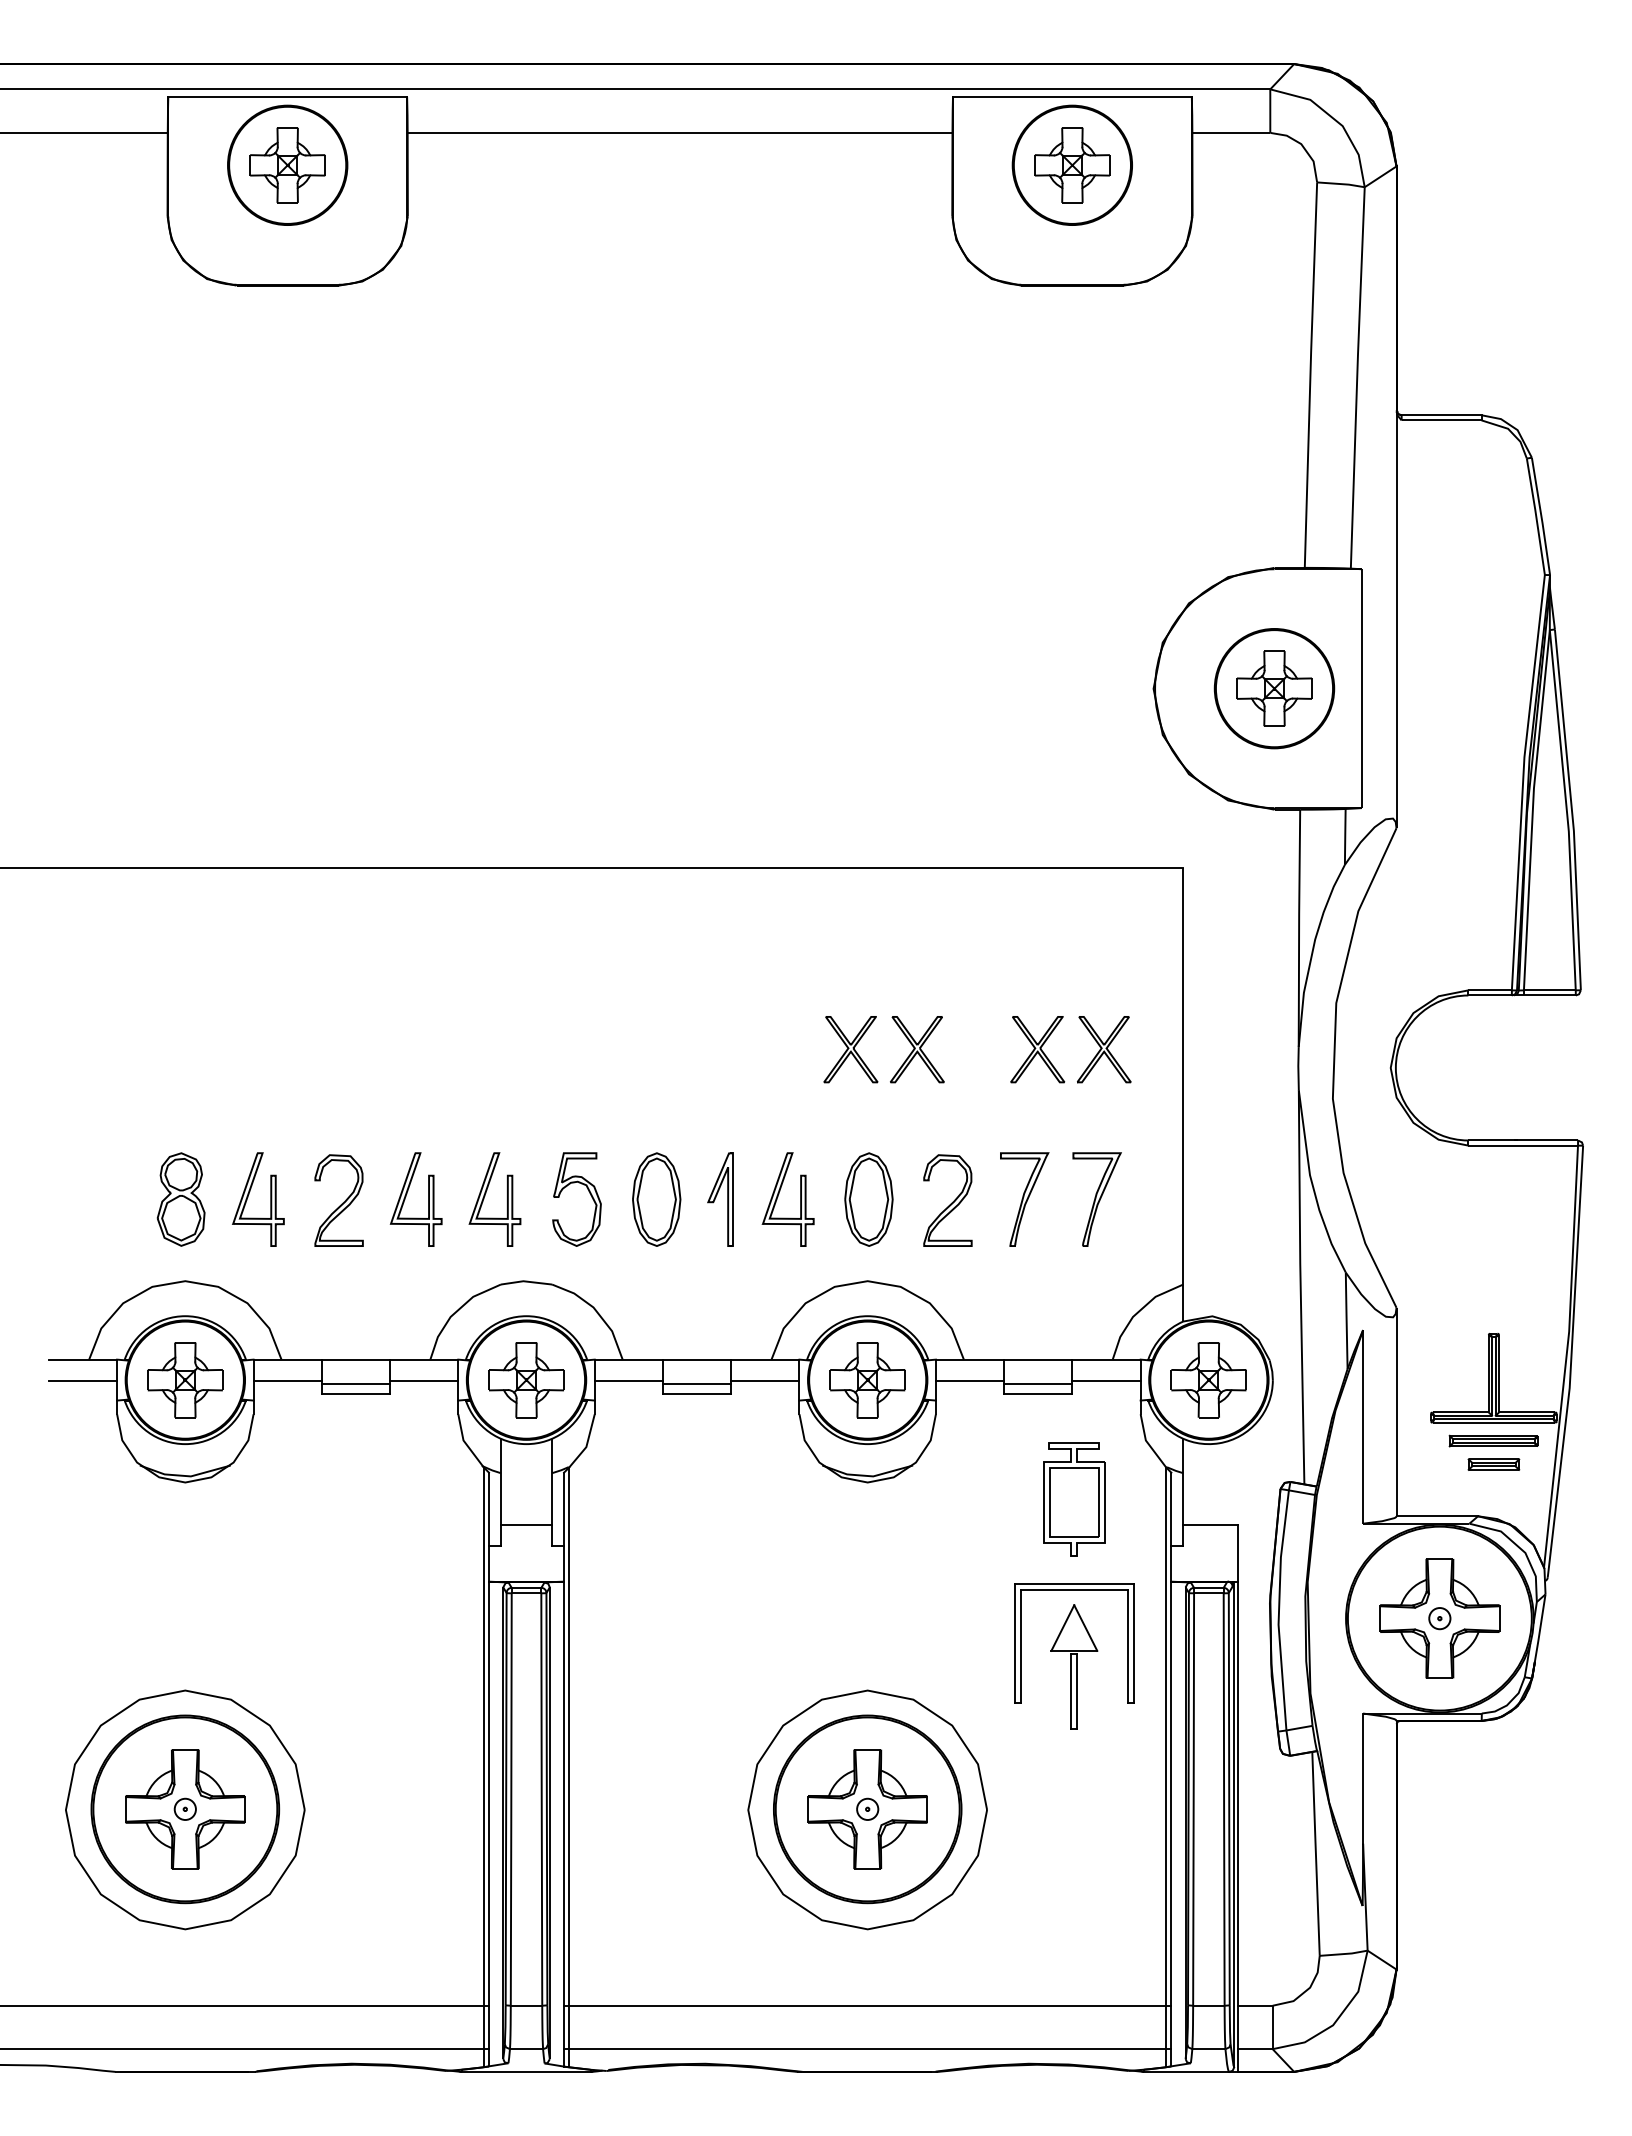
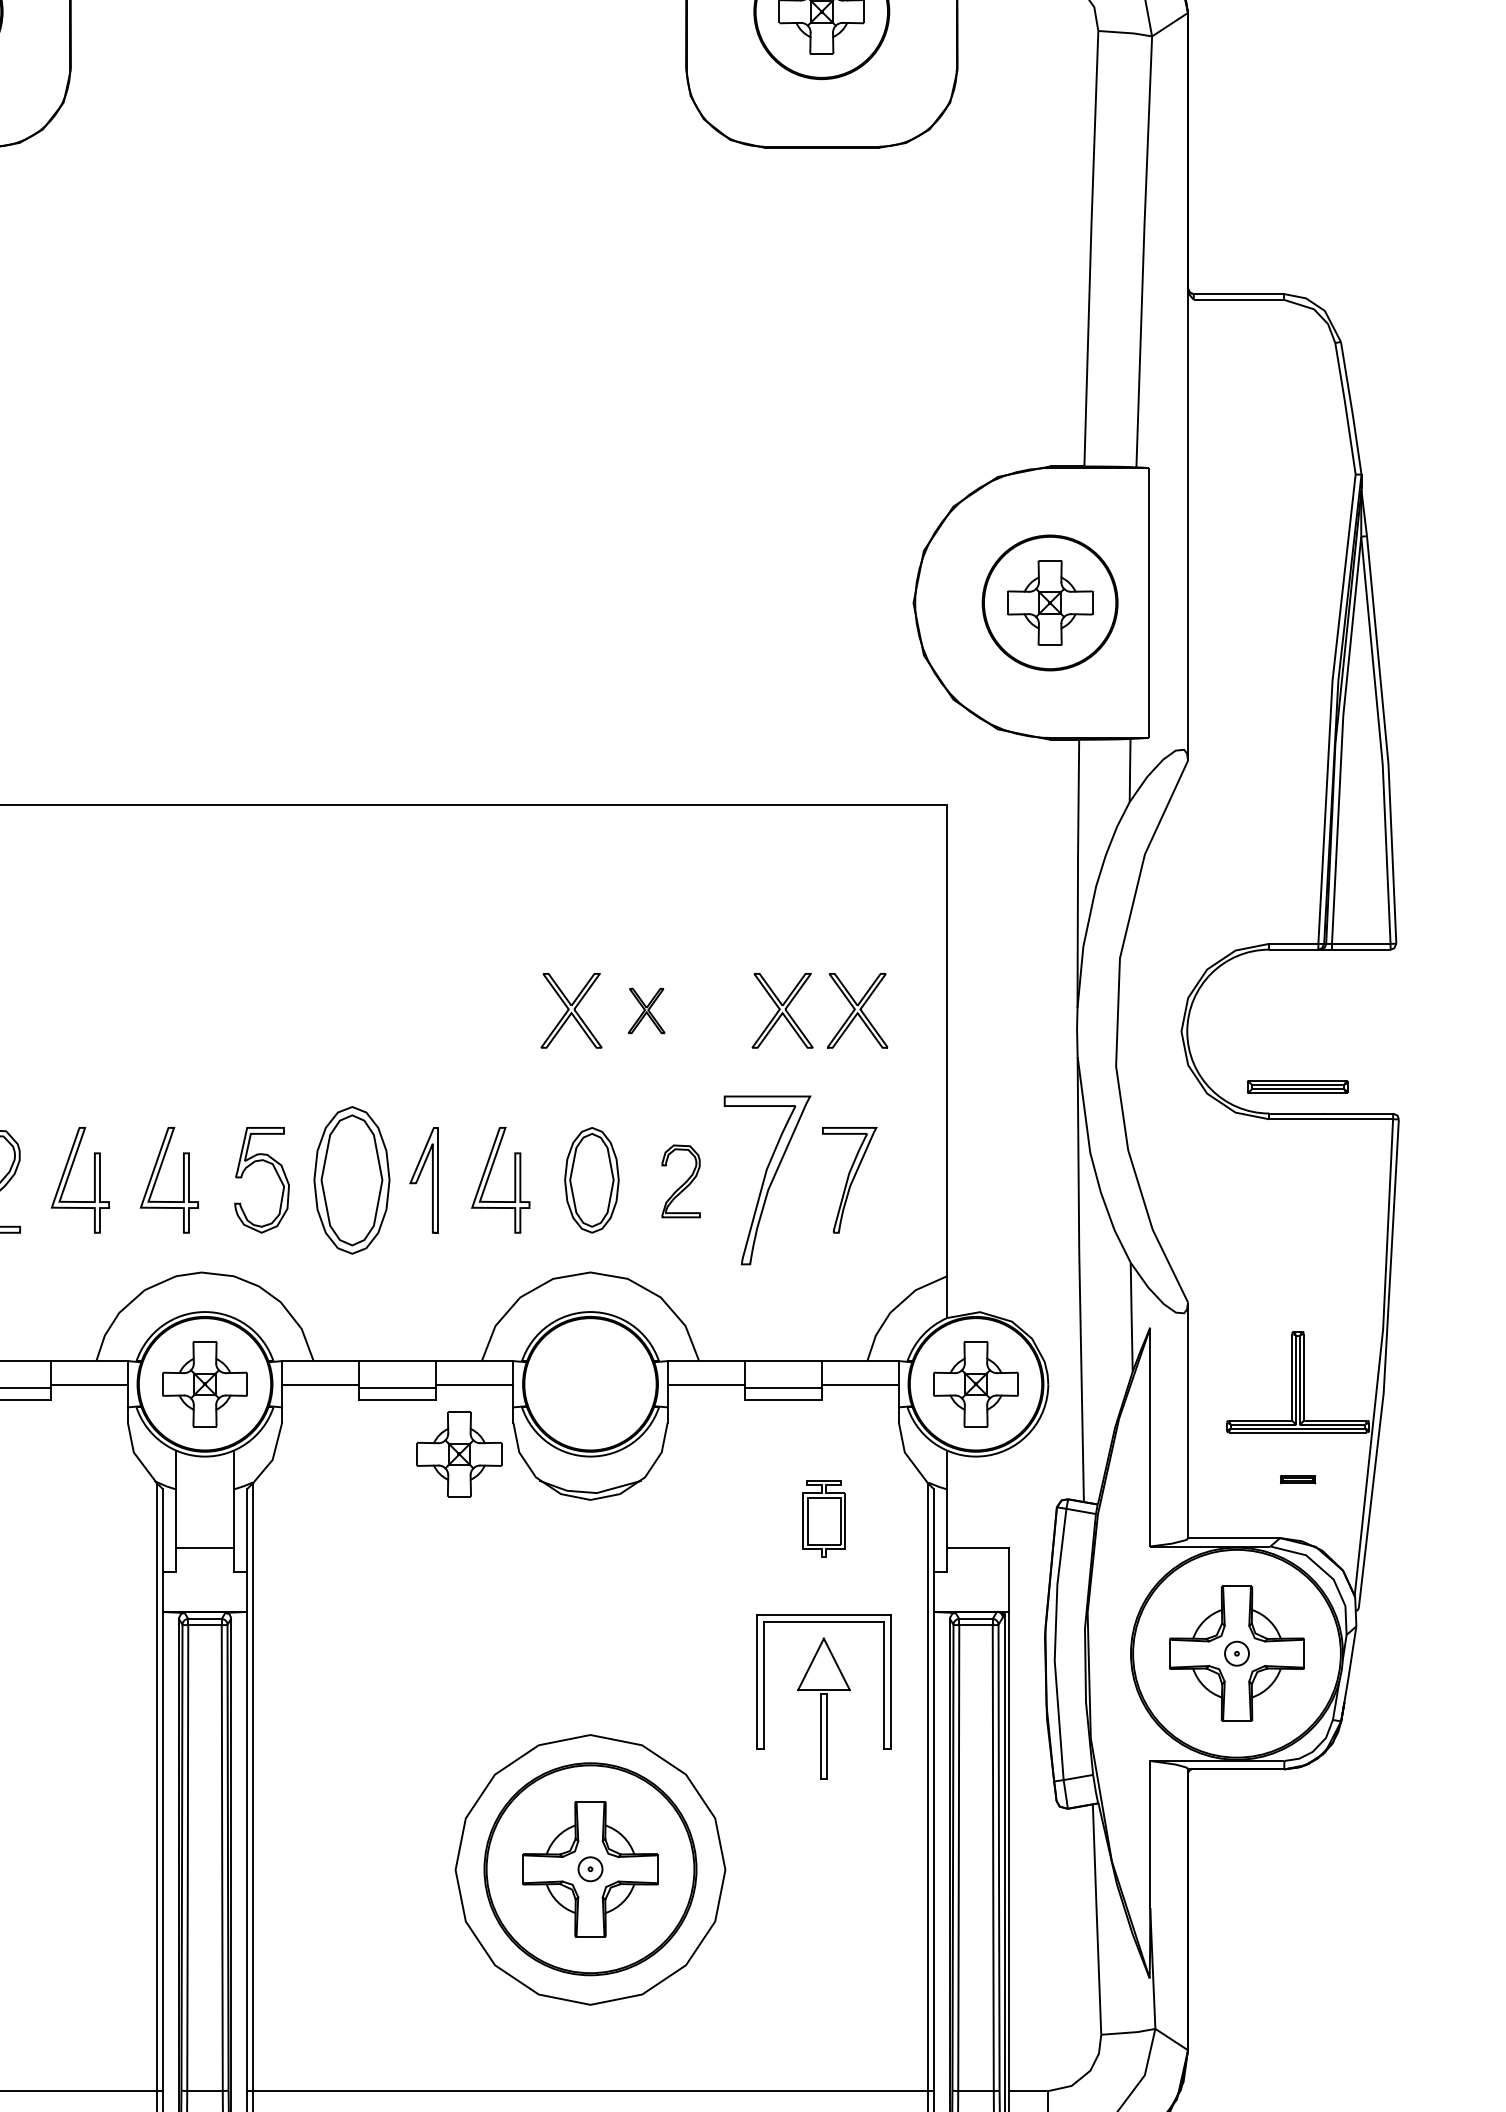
part: (917, 1049) -> (646, 1010), size x0.6
part: (656, 1199) -> (351, 1180), size x1.4
part: (1024, 1199) -> (767, 1180), size x1.6
part: (947, 1200) -> (680, 1181), size x0.7
part: (867, 1380) -> (459, 1454), moved
part: (1493, 1440) -> (1297, 1086), moved
part: (1493, 1464) -> (1297, 1479), size x0.6
part: (1074, 1499) -> (824, 1519), size x0.6

